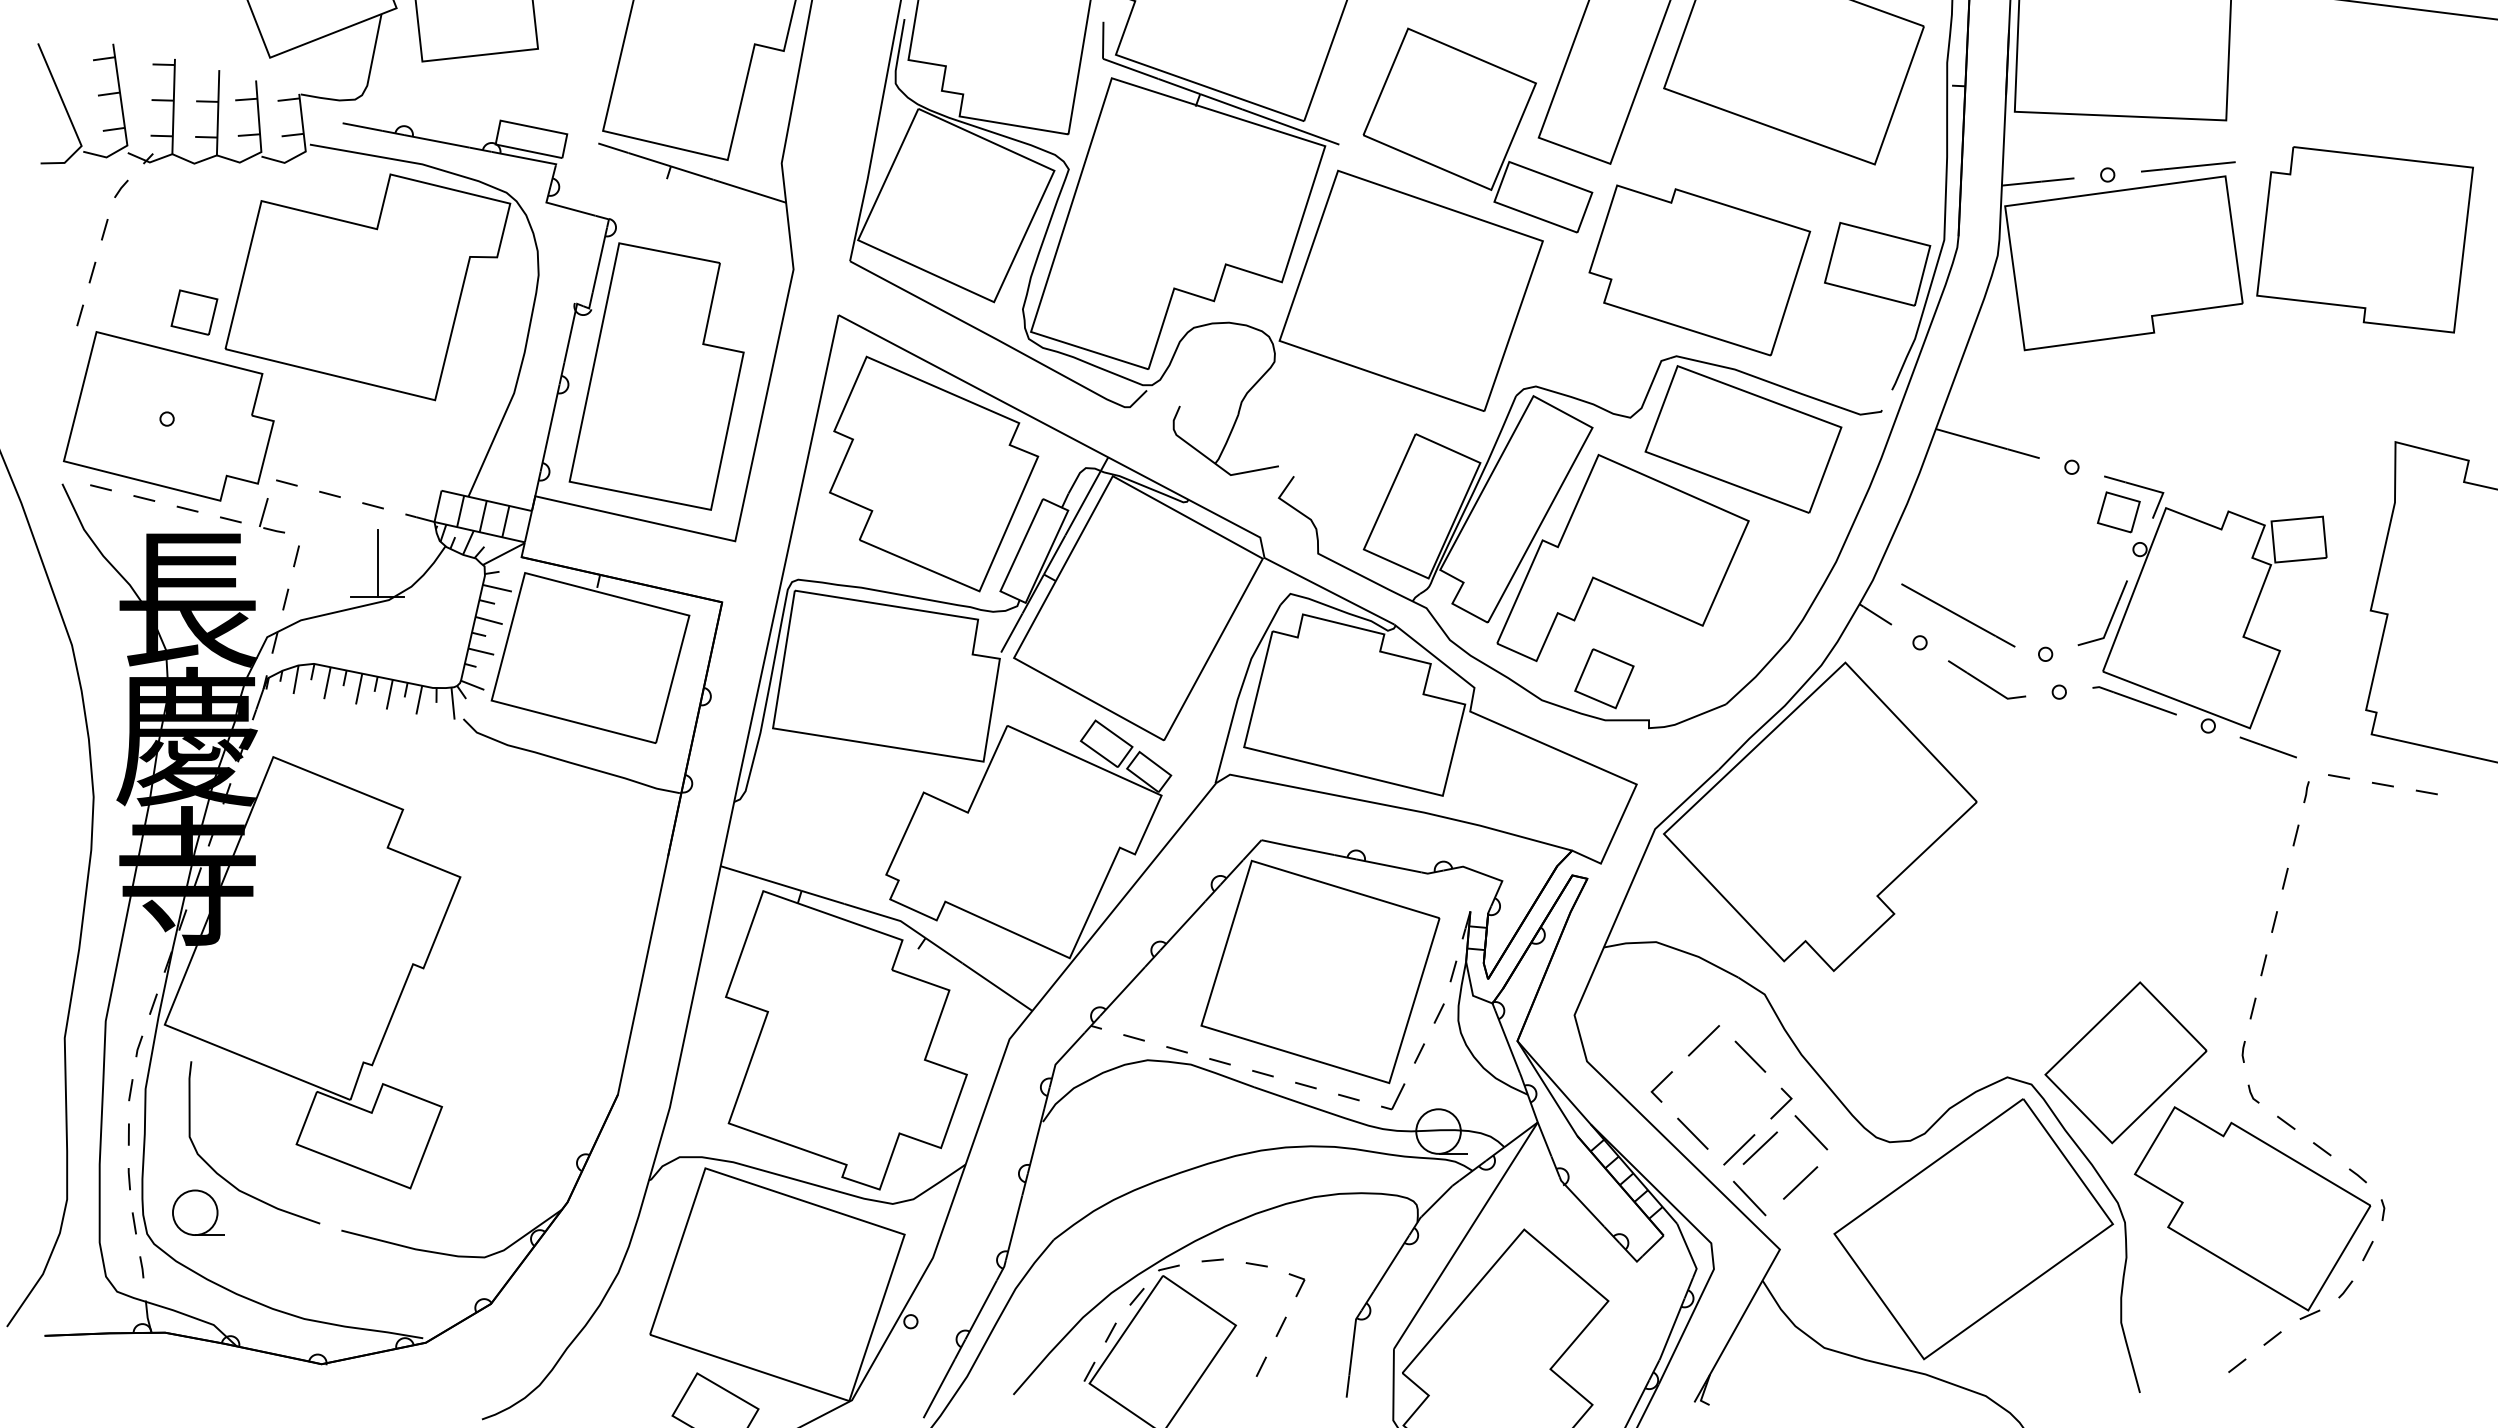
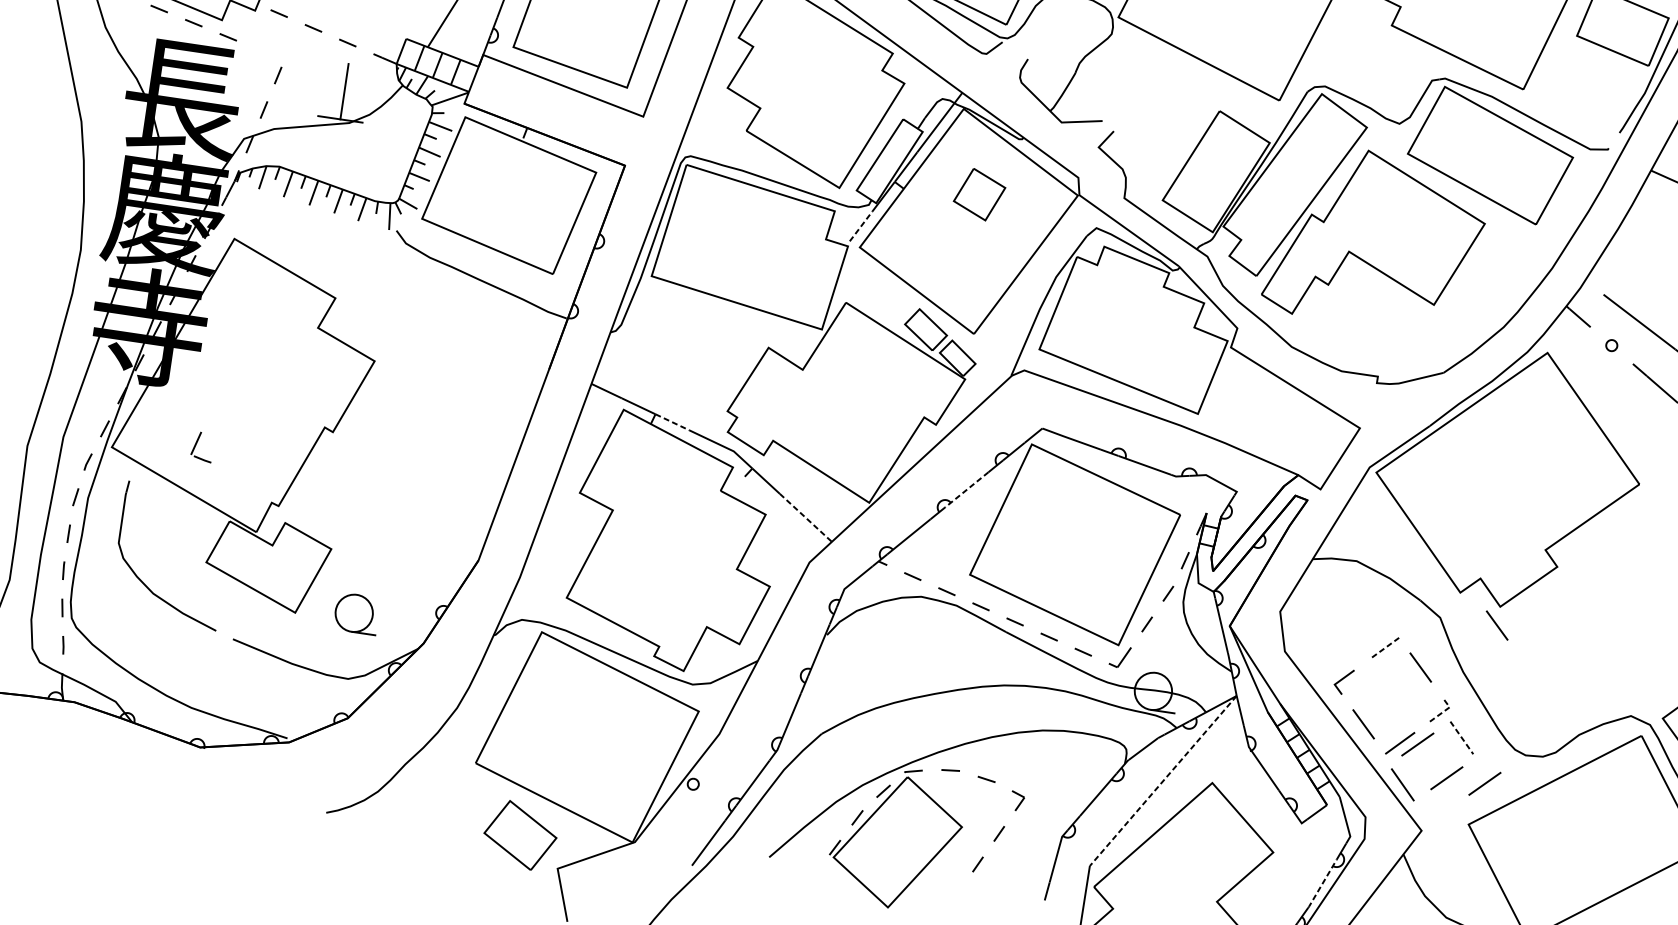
part: (264, 514) -> (196, 445), moved
line: (1012, 632) -> (861, 226), solid -> dashed
part: (1604, 678) -> (979, 194), moved
line: (823, 897) -> (672, 422), solid -> dashed
line: (1182, 926) -> (966, 490), solid -> dashed
line: (997, 987) -> (805, 518), solid -> dashed
line: (1833, 993) -> (1497, 625), added
line: (1703, 1040) -> (1383, 648), solid -> dashed
line: (1786, 1103) -> (1444, 710), solid -> dashed
line: (1811, 1132) -> (1462, 737), solid -> dashed
line: (1846, 1182) -> (1484, 783), added
part: (198, 1212) -> (356, 613), moved
line: (1465, 1236) -> (1162, 781), solid -> dashed
line: (1672, 1329) -> (1322, 883), solid -> dashed

